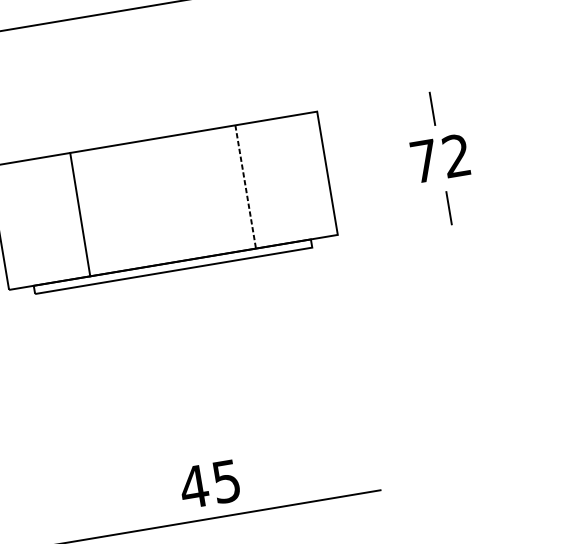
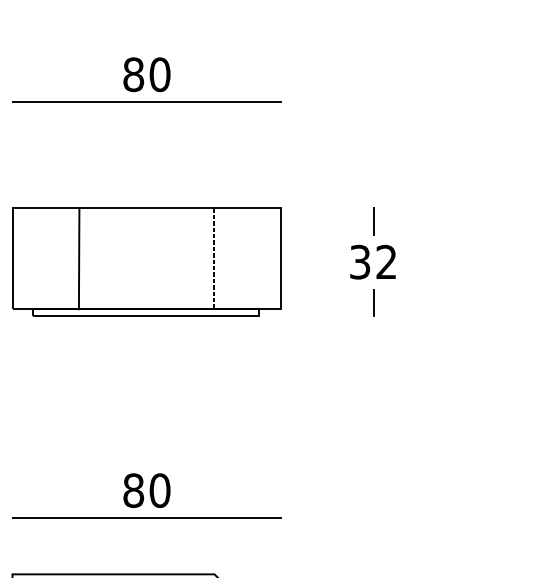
text: (424, 160) -> (360, 261), 72 -> 32
text: (209, 484) -> (146, 490), 45 -> 80

